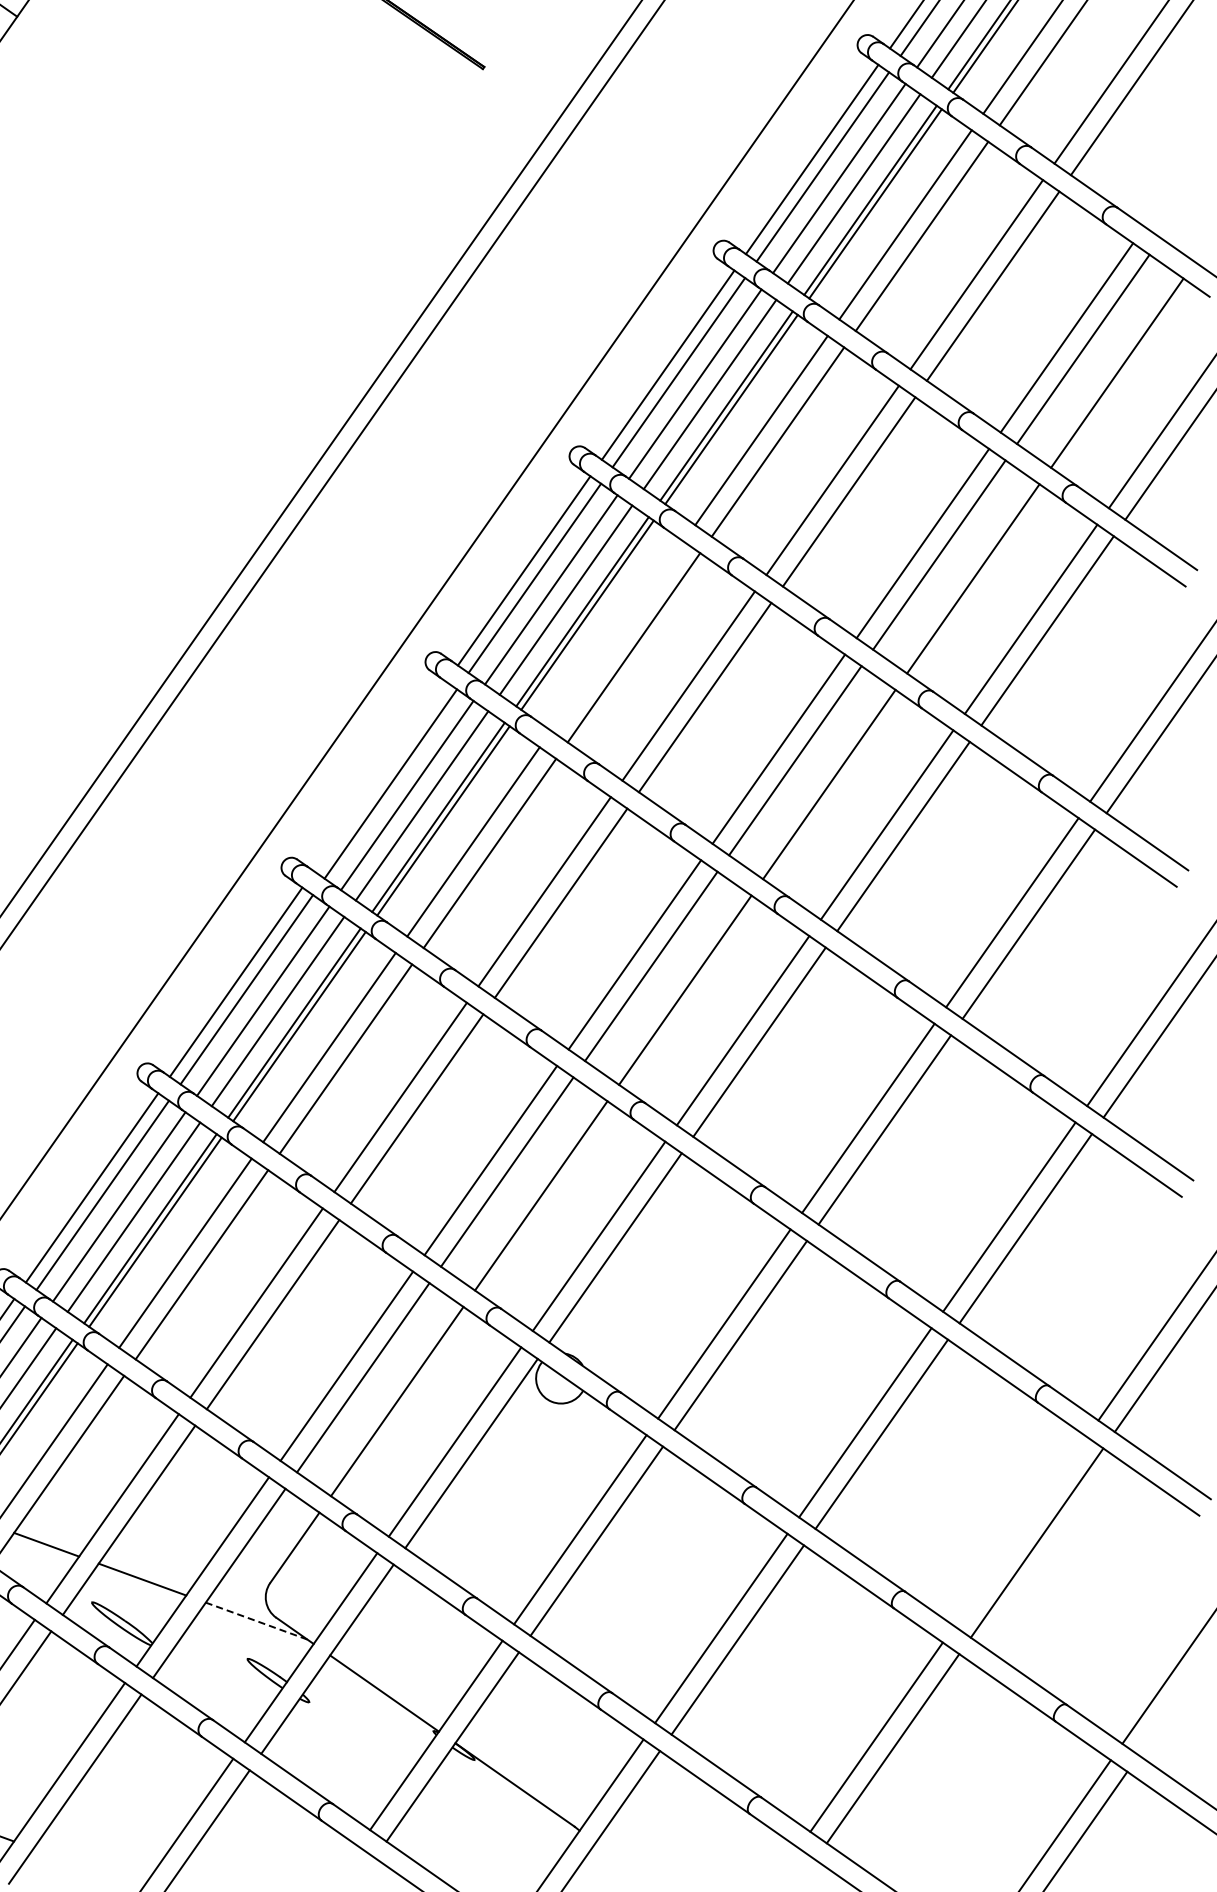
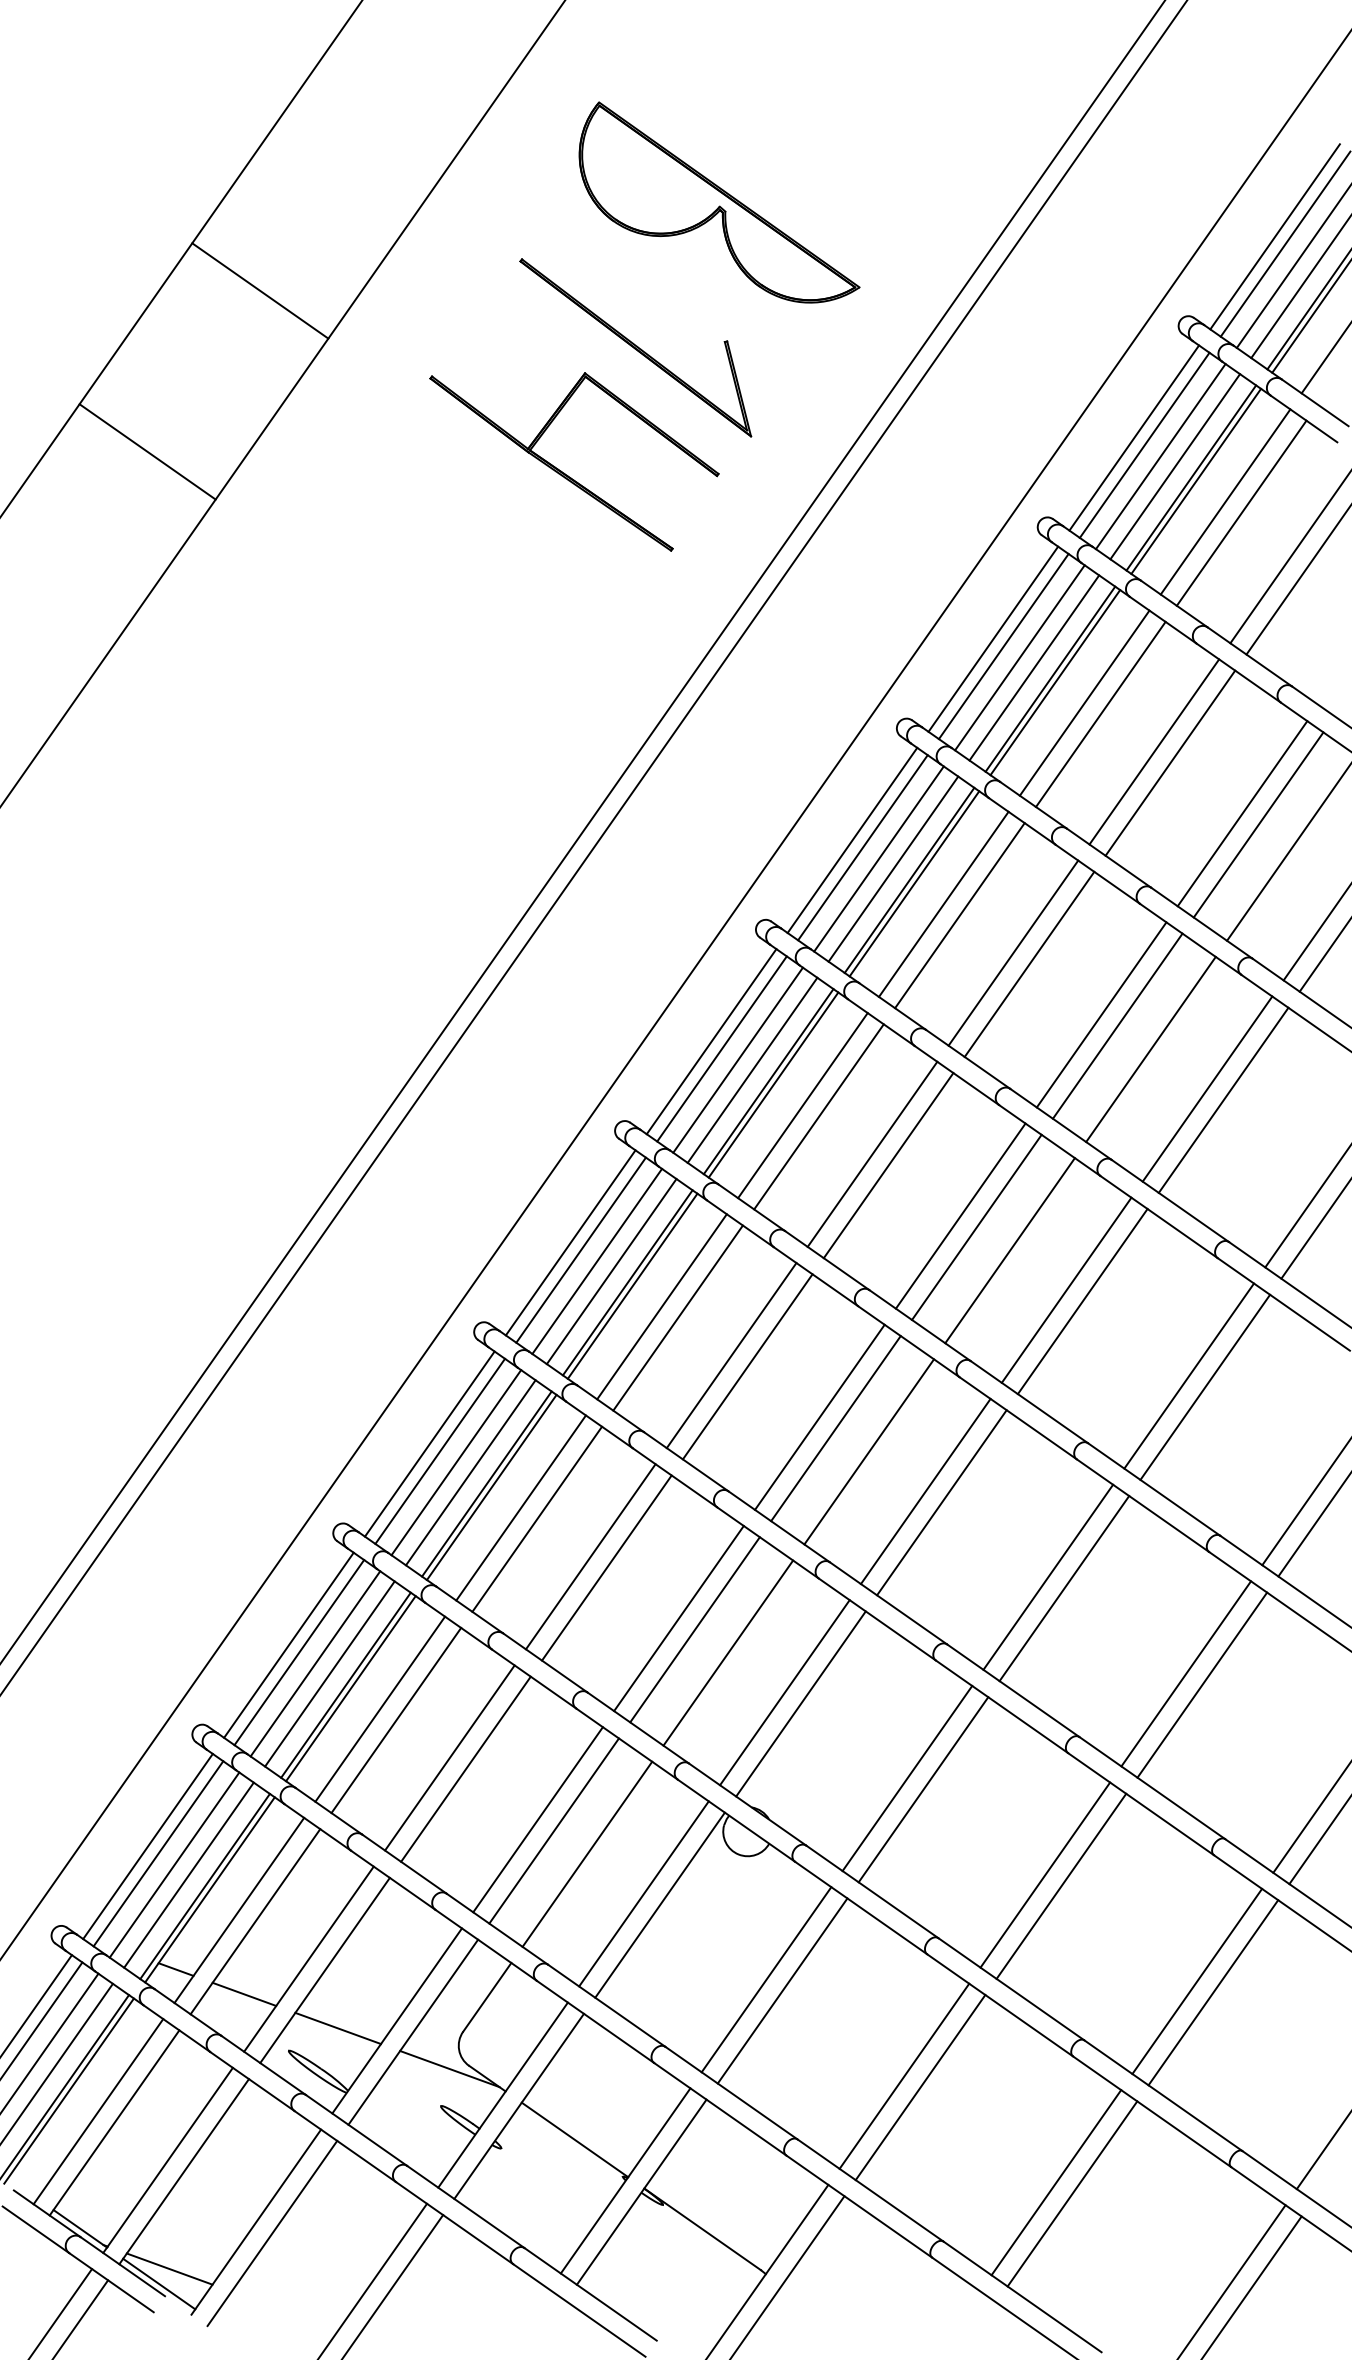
line: (617, 636) -> (802, 1105), added
line: (379, 776) -> (570, 1242), added
line: (1020, 1531) -> (1197, 1981), added
line: (256, 1621) -> (449, 2069), dashed -> solid

